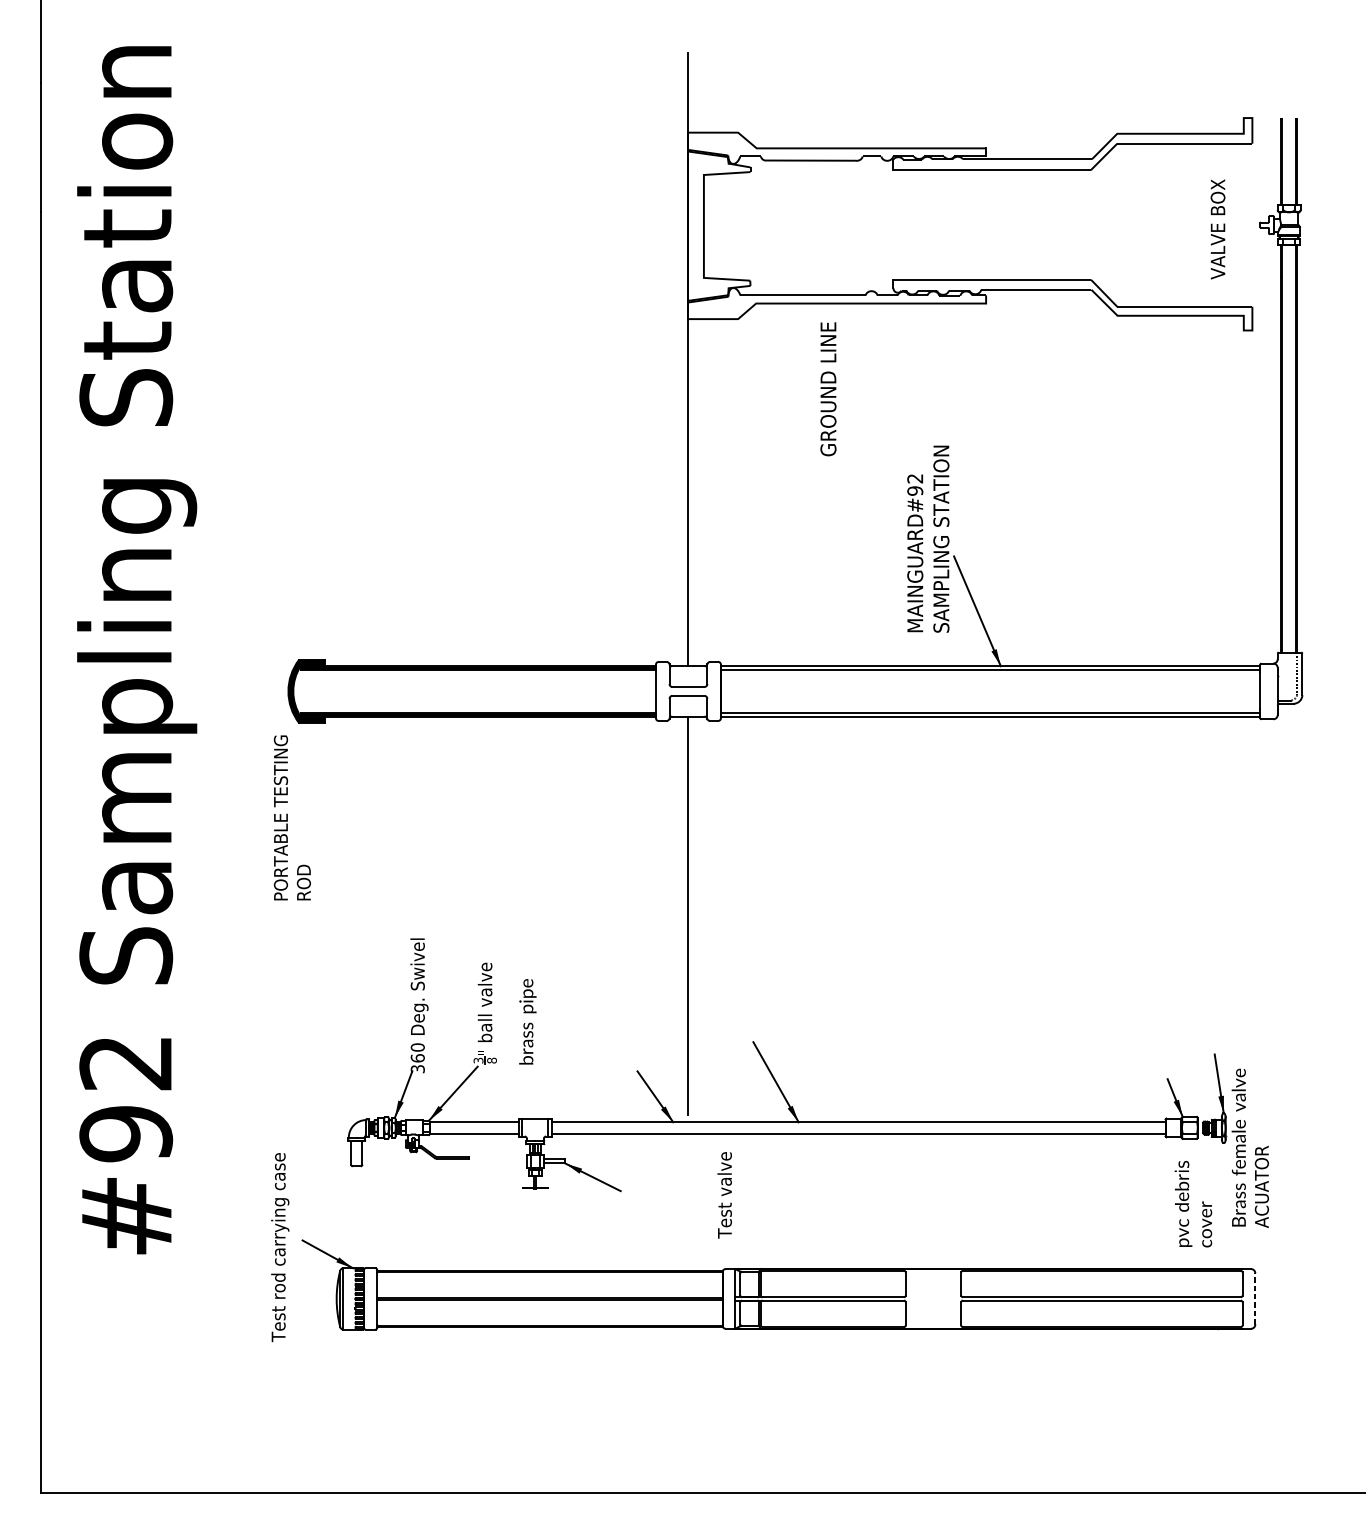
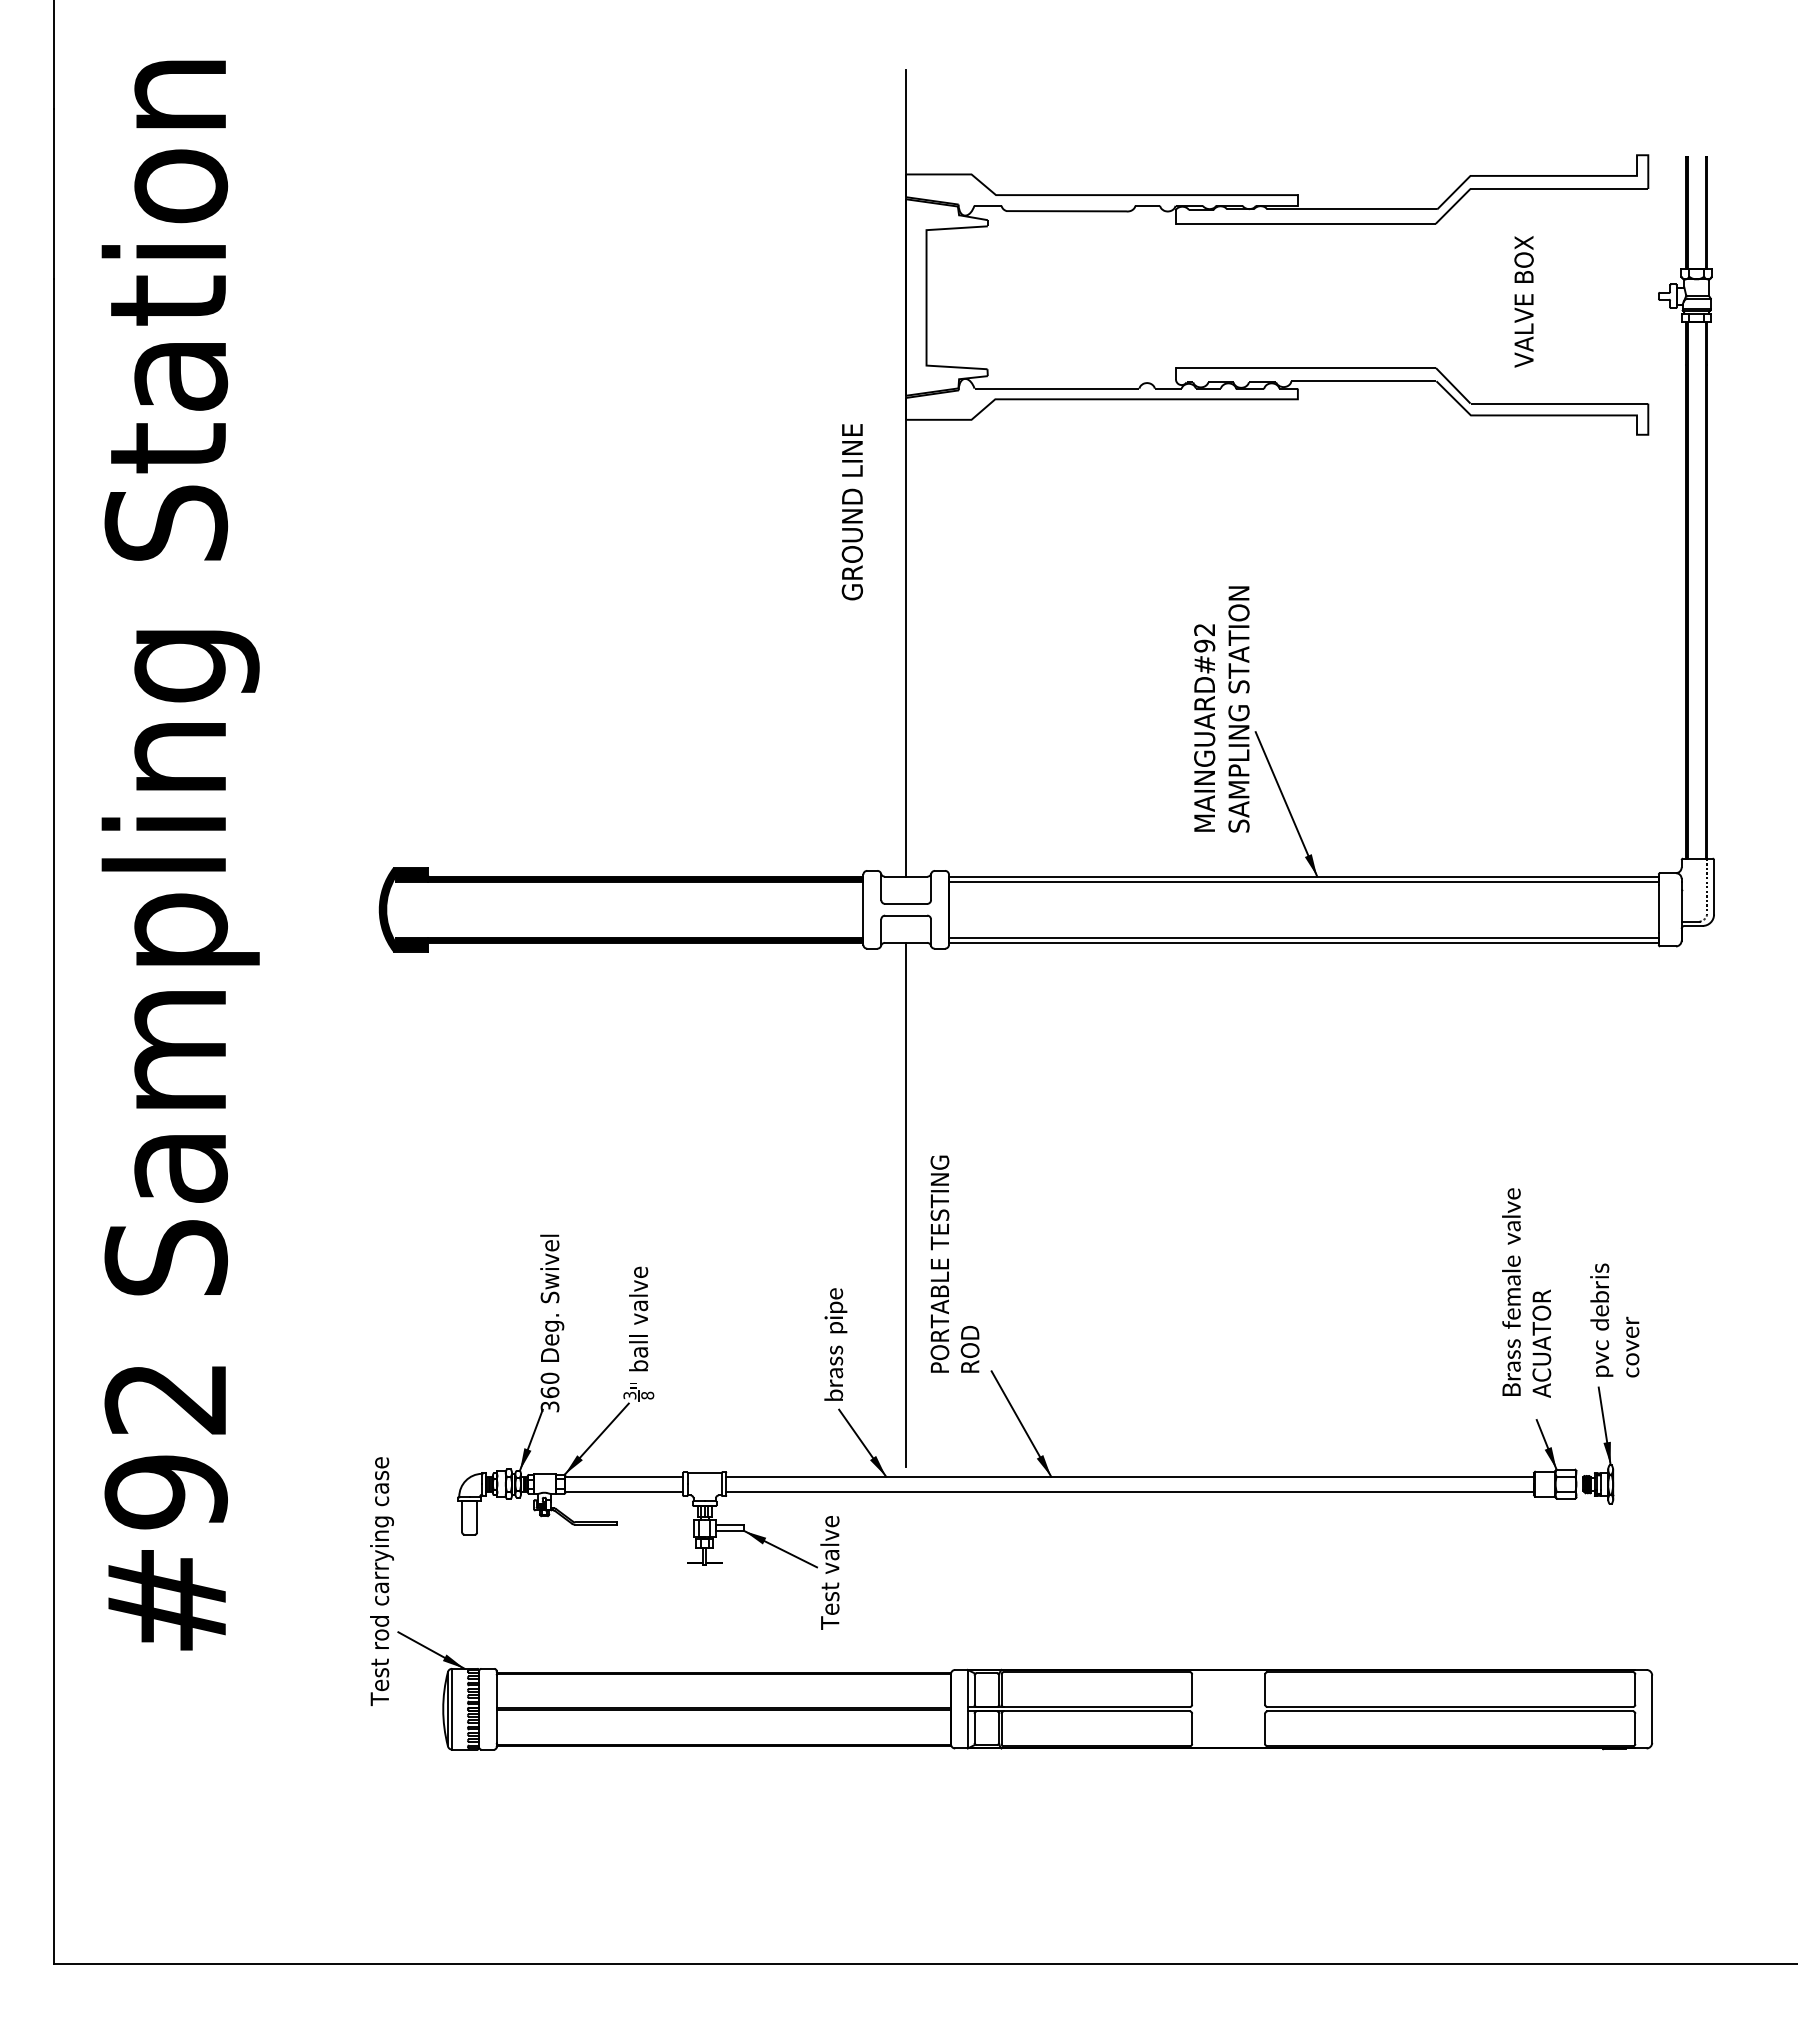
text: (1217, 229) -> (1523, 301), moved
text: (827, 389) -> (851, 512), moved
text: (292, 817) -> (954, 1263), moved
text: (527, 1021) -> (835, 1344), moved
text: (1250, 1147) -> (1526, 1292), moved
text: (724, 1195) -> (829, 1572), moved
text: (1193, 1204) -> (1614, 1320), moved
text: (279, 1247) -> (381, 1581), moved
line: (1255, 1299) -> (1652, 1709), dashed -> solid

